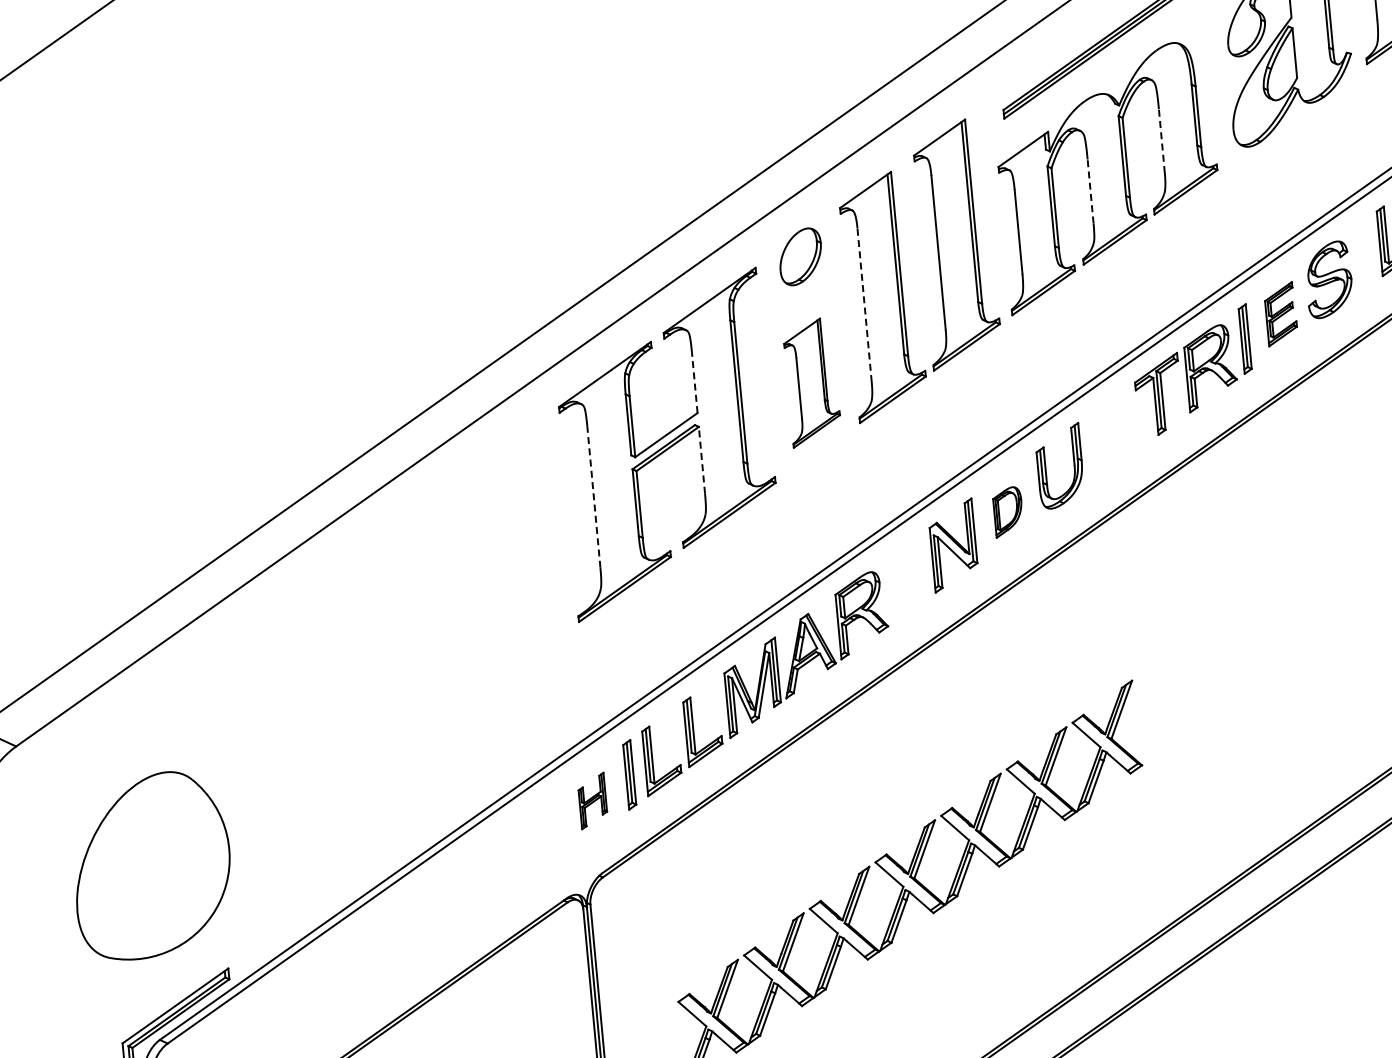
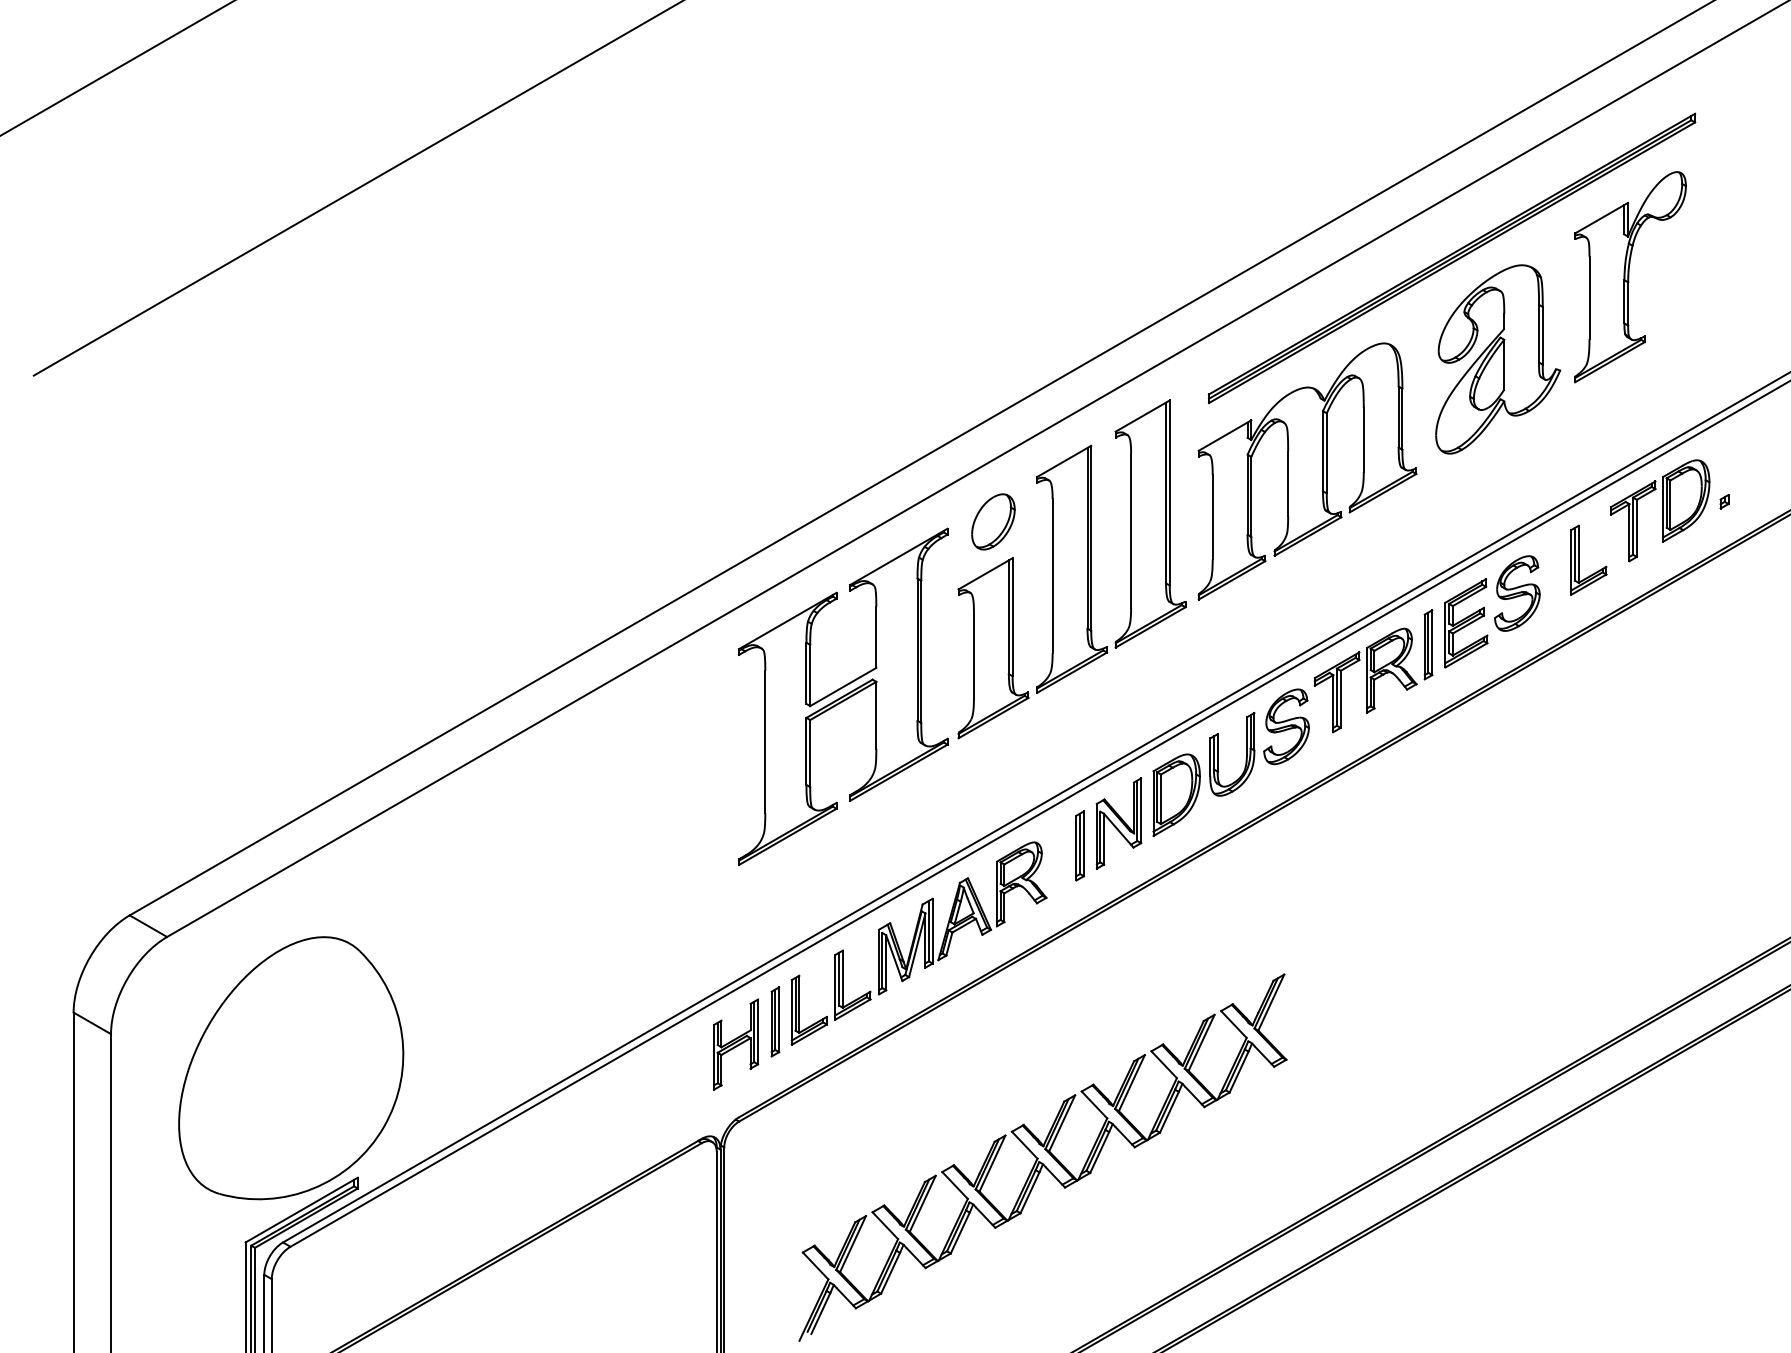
line: (1161, 140) -> (1363, 439), dashed -> solid
line: (1090, 191) -> (1288, 483), dashed -> solid
line: (864, 304) -> (1052, 575), dashed -> solid
part: (1281, 314) -> (1466, 623), size x1.43
line: (694, 382) -> (876, 637), dashed -> solid
part: (812, 382) -> (993, 648), size x1.43
part: (1111, 433) -> (1286, 726), added
line: (702, 460) -> (876, 715), dashed -> solid
line: (594, 496) -> (765, 741), dashed -> solid
part: (1008, 512) -> (1176, 795), size x1.67
part: (916, 571) -> (1079, 845), added
part: (593, 800) -> (736, 1044), size x1.67
part: (152, 865) -> (291, 1068), size x1.43

